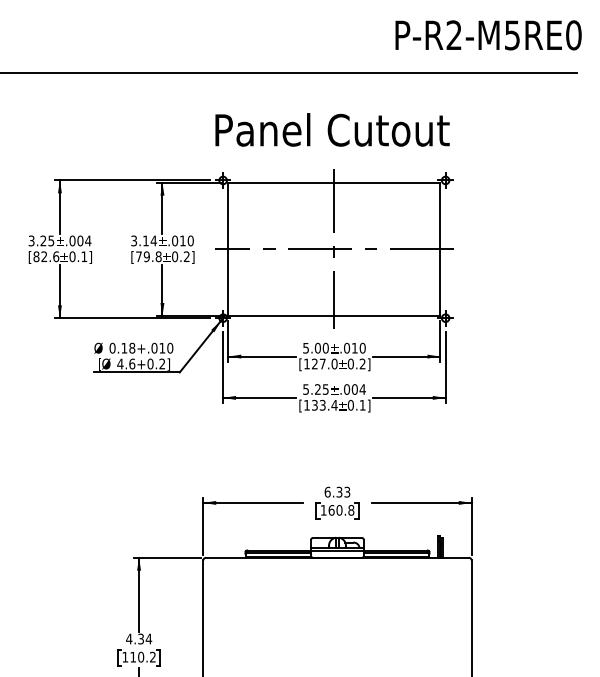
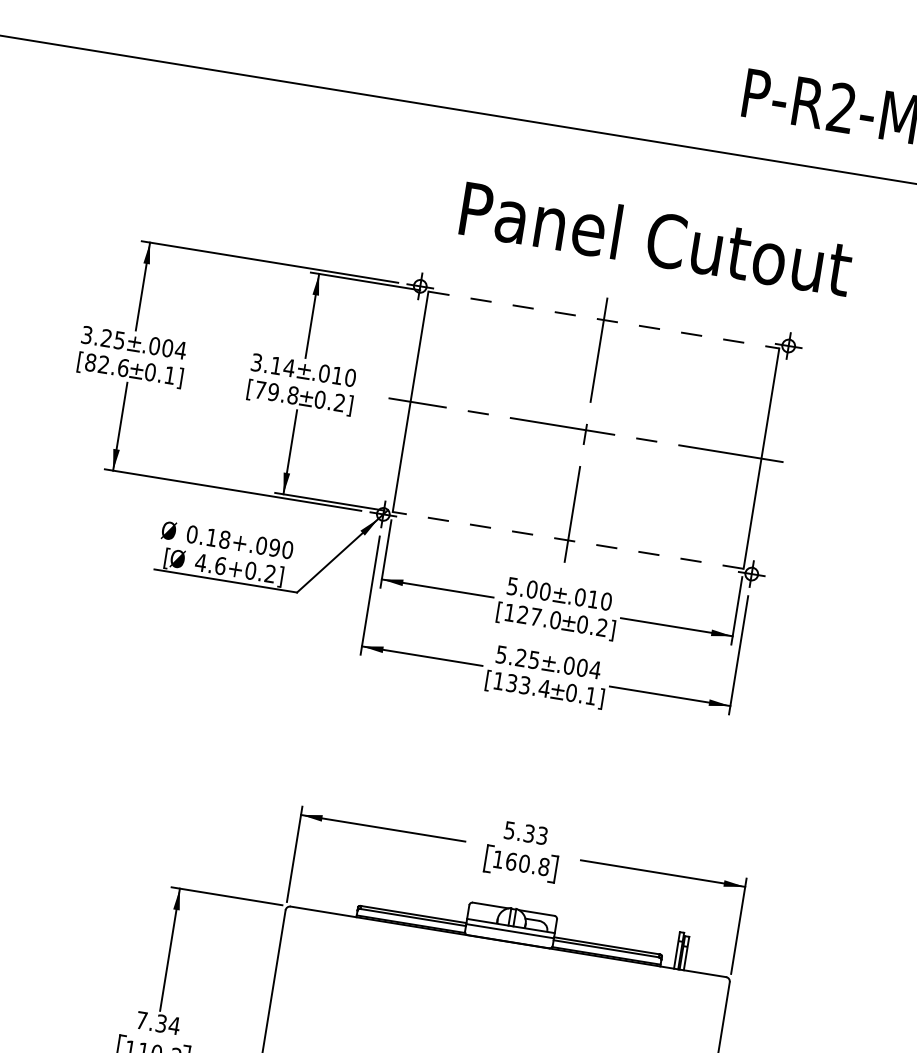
text: (332, 129) -> (656, 238), moved
line: (334, 182) -> (604, 319), solid -> dashed
line: (334, 315) -> (568, 539), solid -> dashed
text: (162, 347) -> (275, 546), 0.18+.010 -> 0.18+.090
text: (327, 491) -> (509, 829), 6.33 -> 5.33
text: (129, 638) -> (142, 1019), 4.34 -> 7.34

